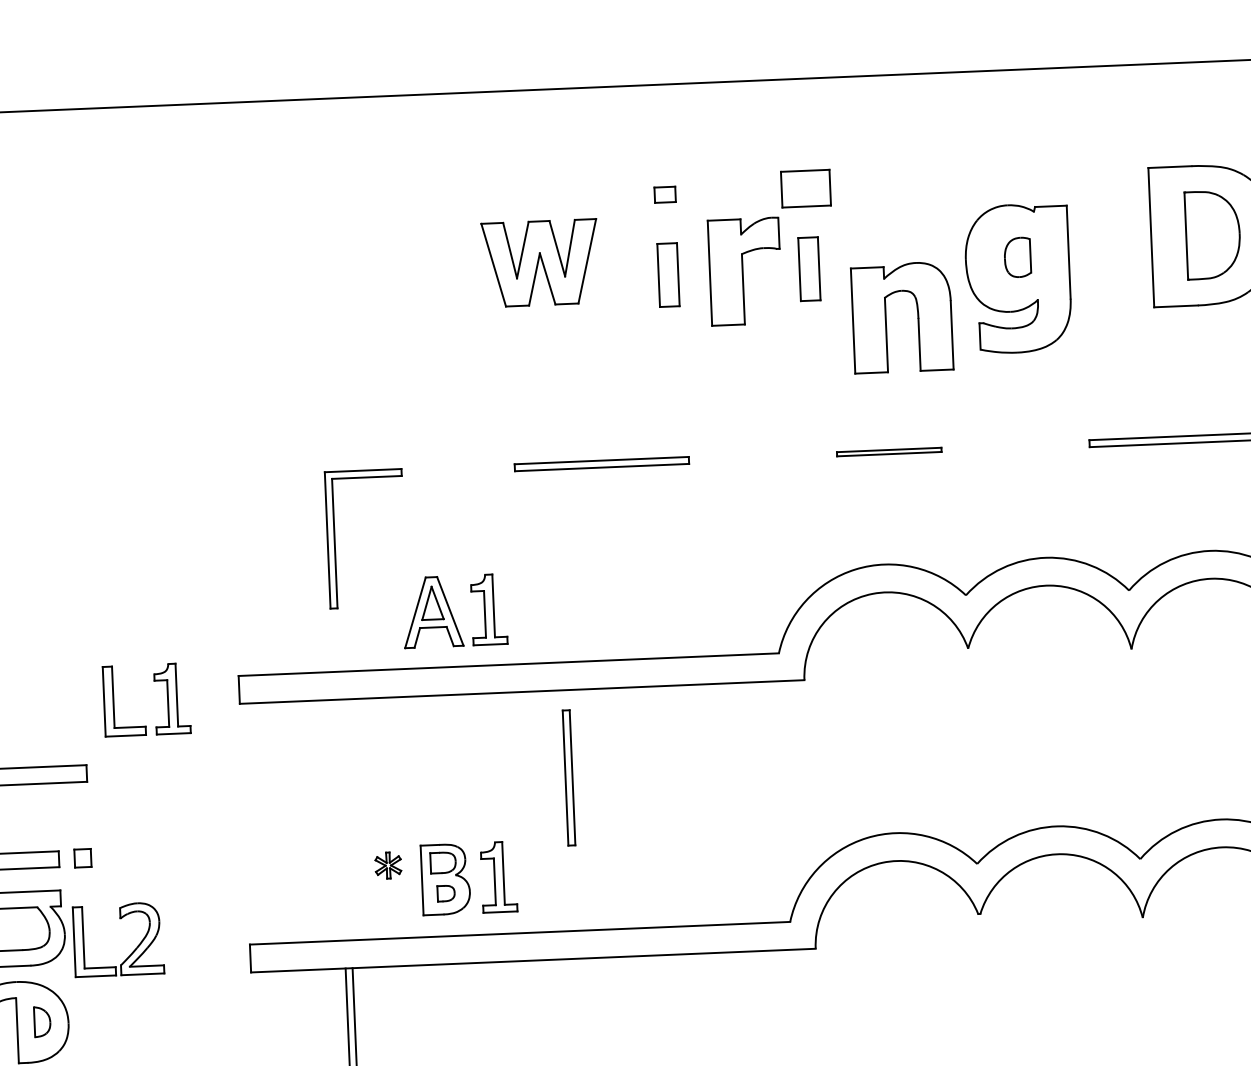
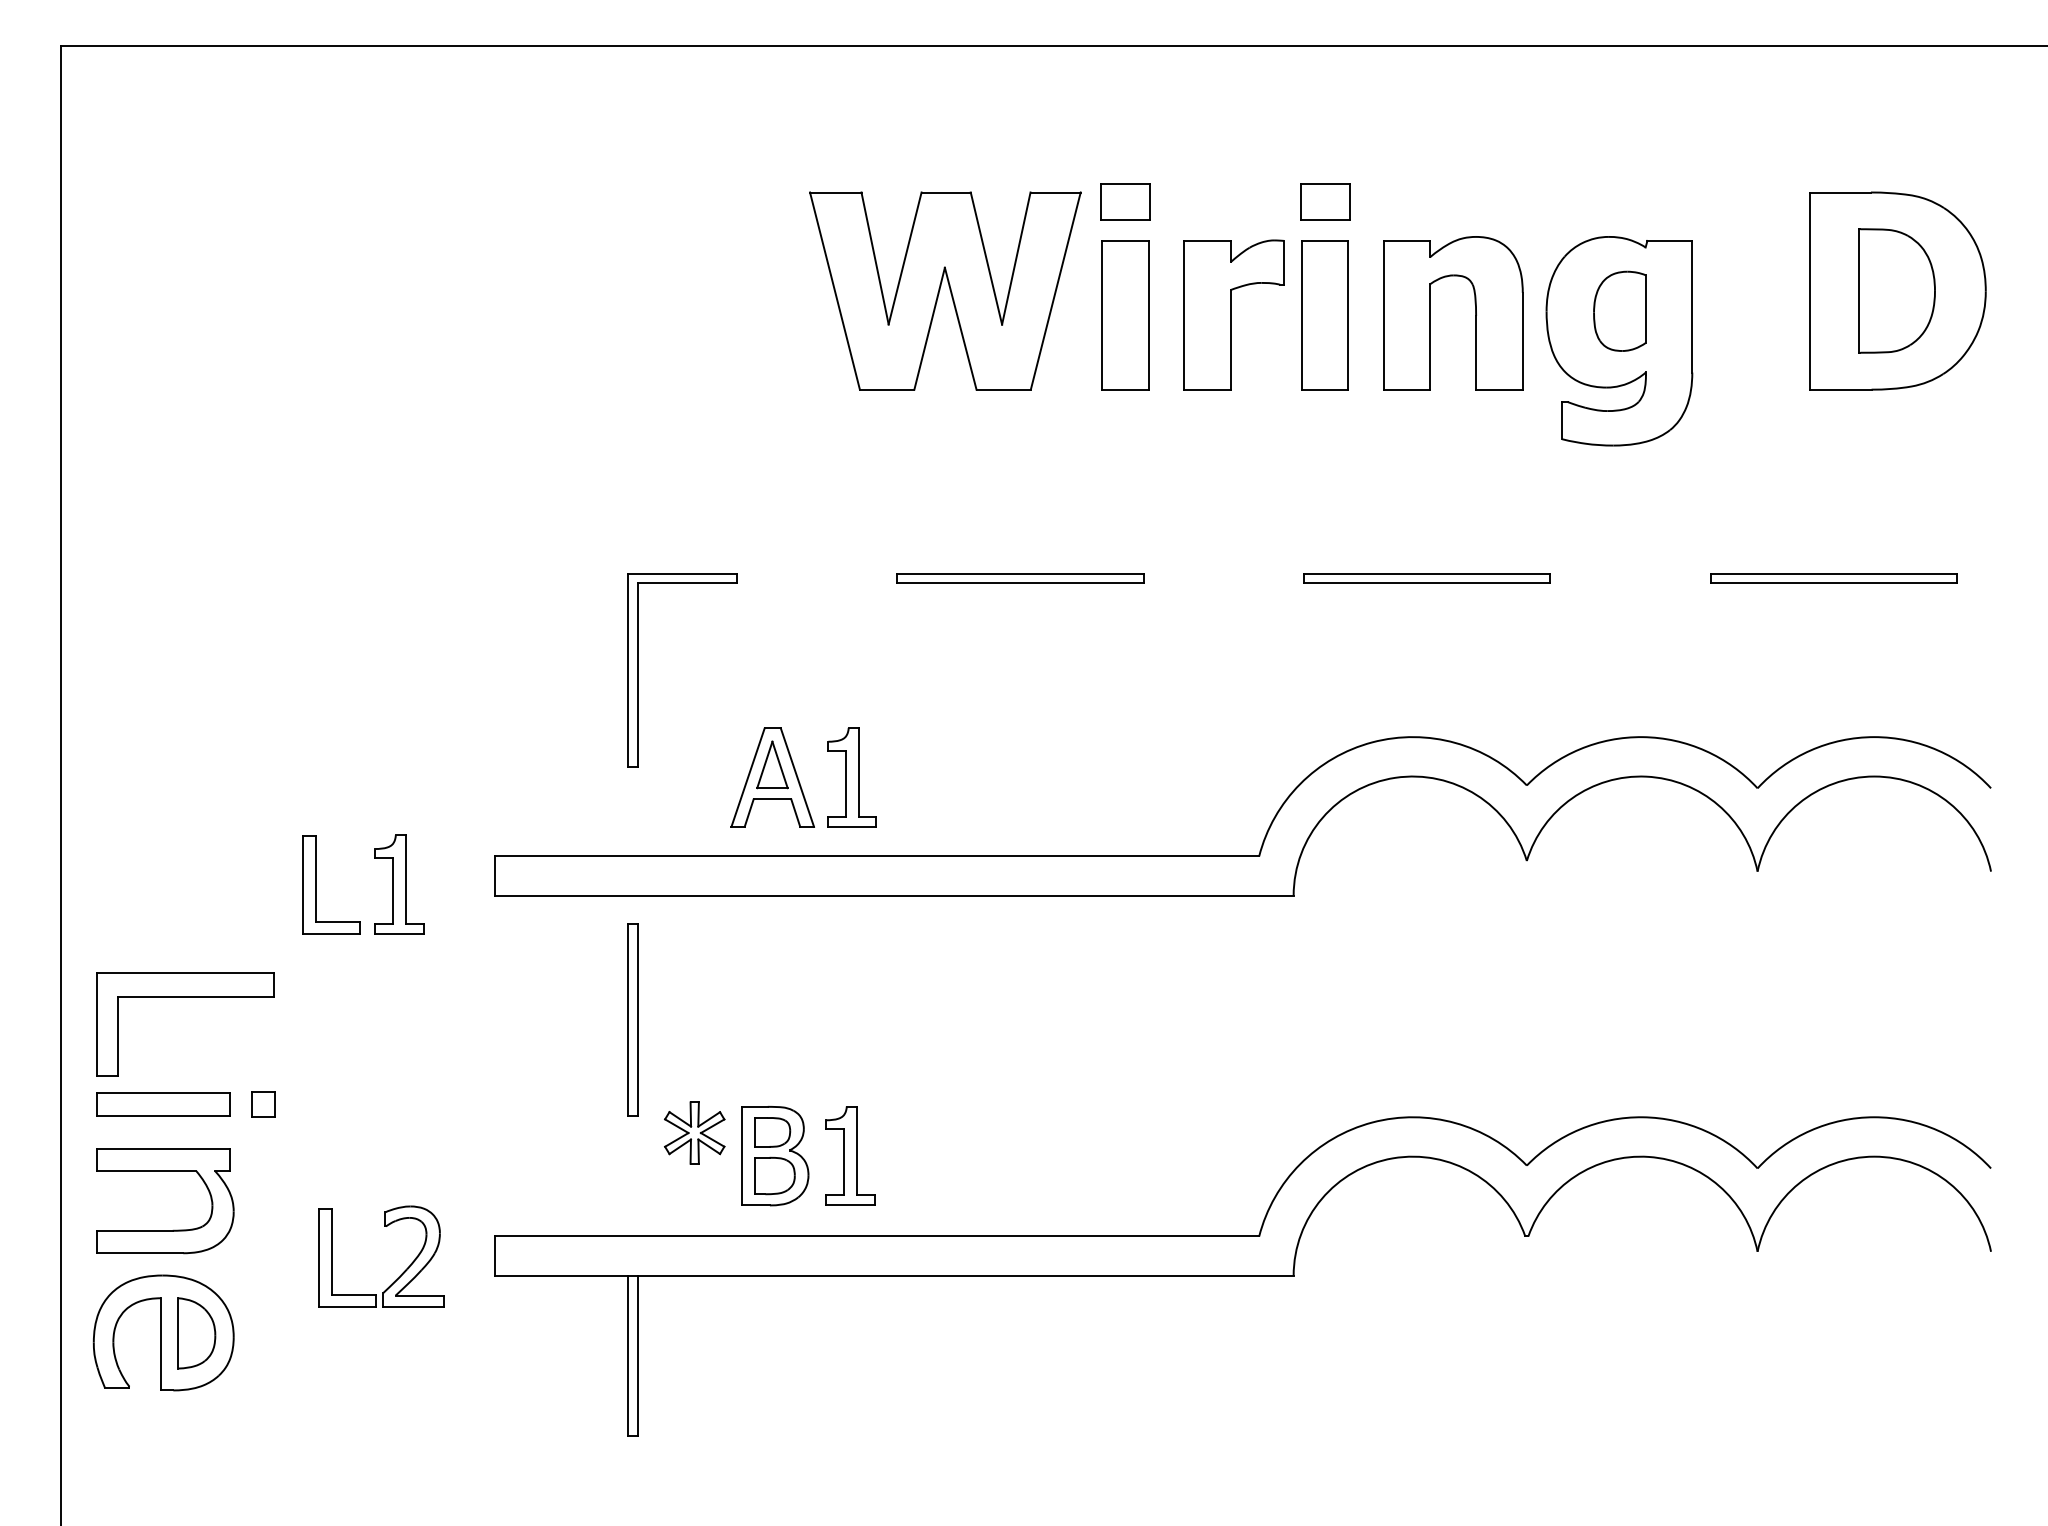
part: (806, 188) -> (1325, 201), size x0.71
part: (665, 194) -> (1125, 201), size x1.67
part: (1017, 257) -> (1619, 310), size x1.43
part: (540, 262) -> (945, 290), size x1.67
part: (809, 269) -> (1324, 315), size x1.67
part: (668, 275) -> (1125, 315), size x1.67
part: (917, 317) -> (1475, 313), moved
part: (888, 452) -> (1426, 578), size x1.67
part: (568, 777) -> (632, 1019), moved
part: (388, 865) -> (694, 1132), size x1.67
part: (445, 893) -> (774, 1175), size x1.67
part: (132, 951) -> (400, 1274), moved
part: (42, 1021) -> (196, 1333), size x1.67

